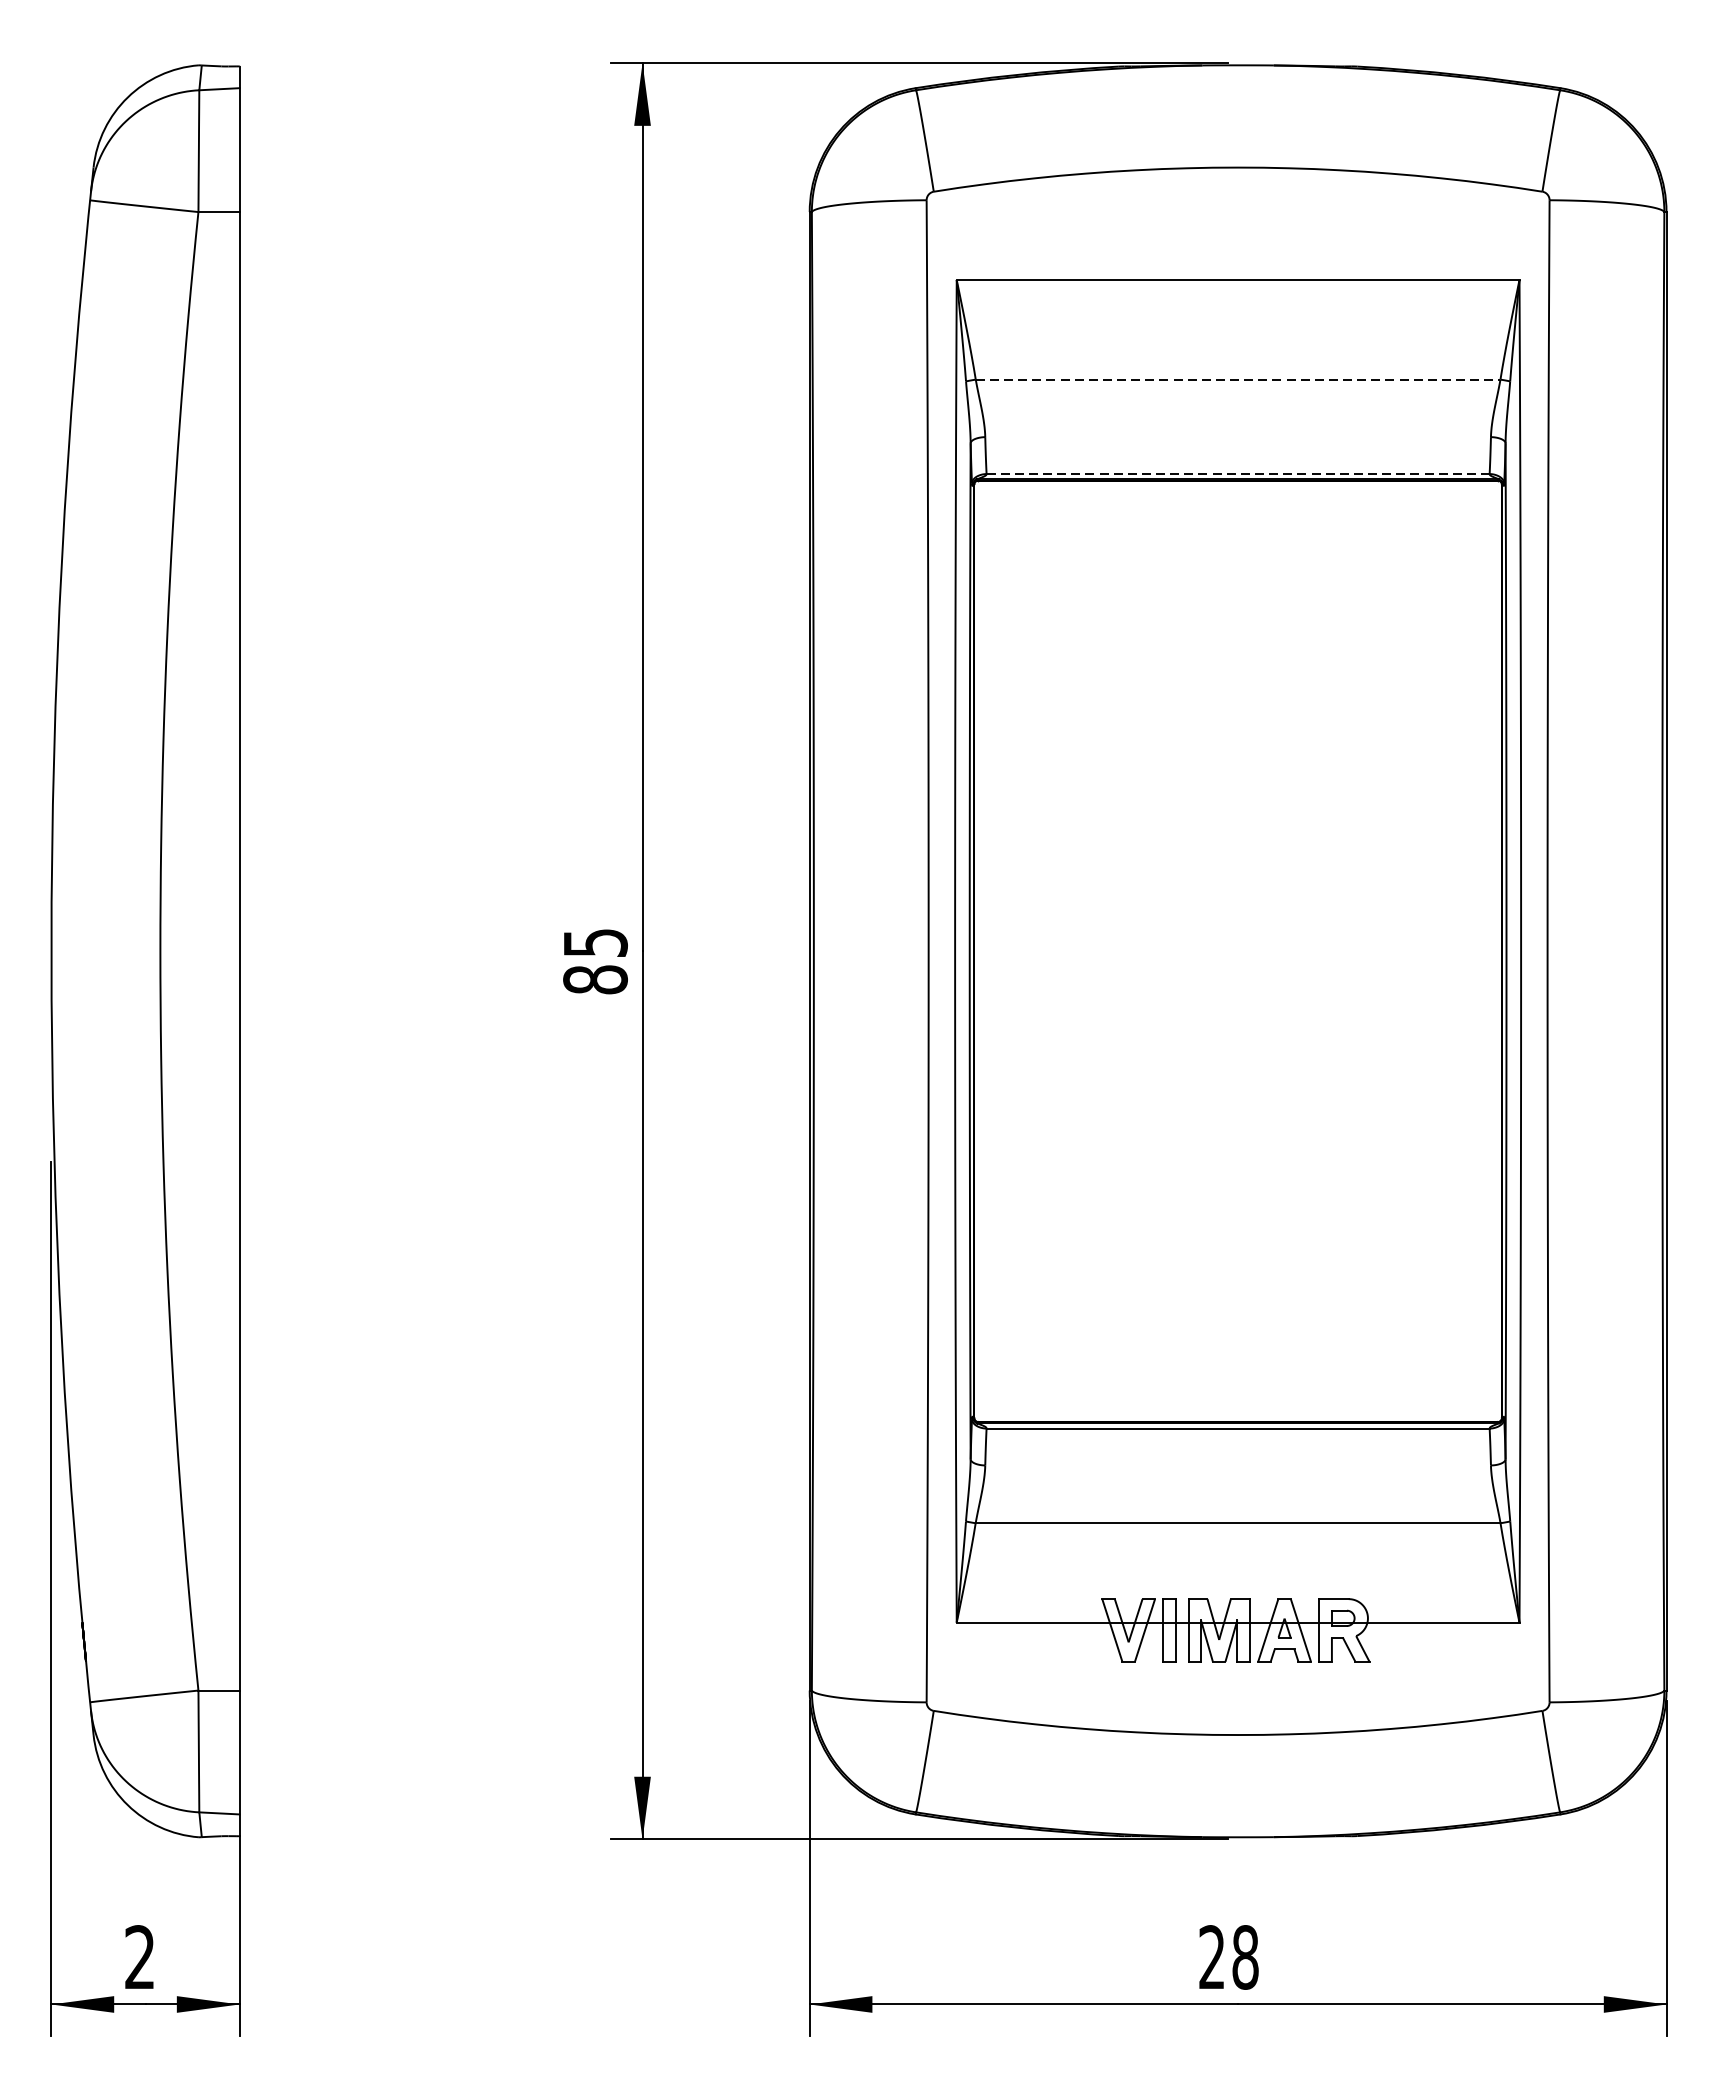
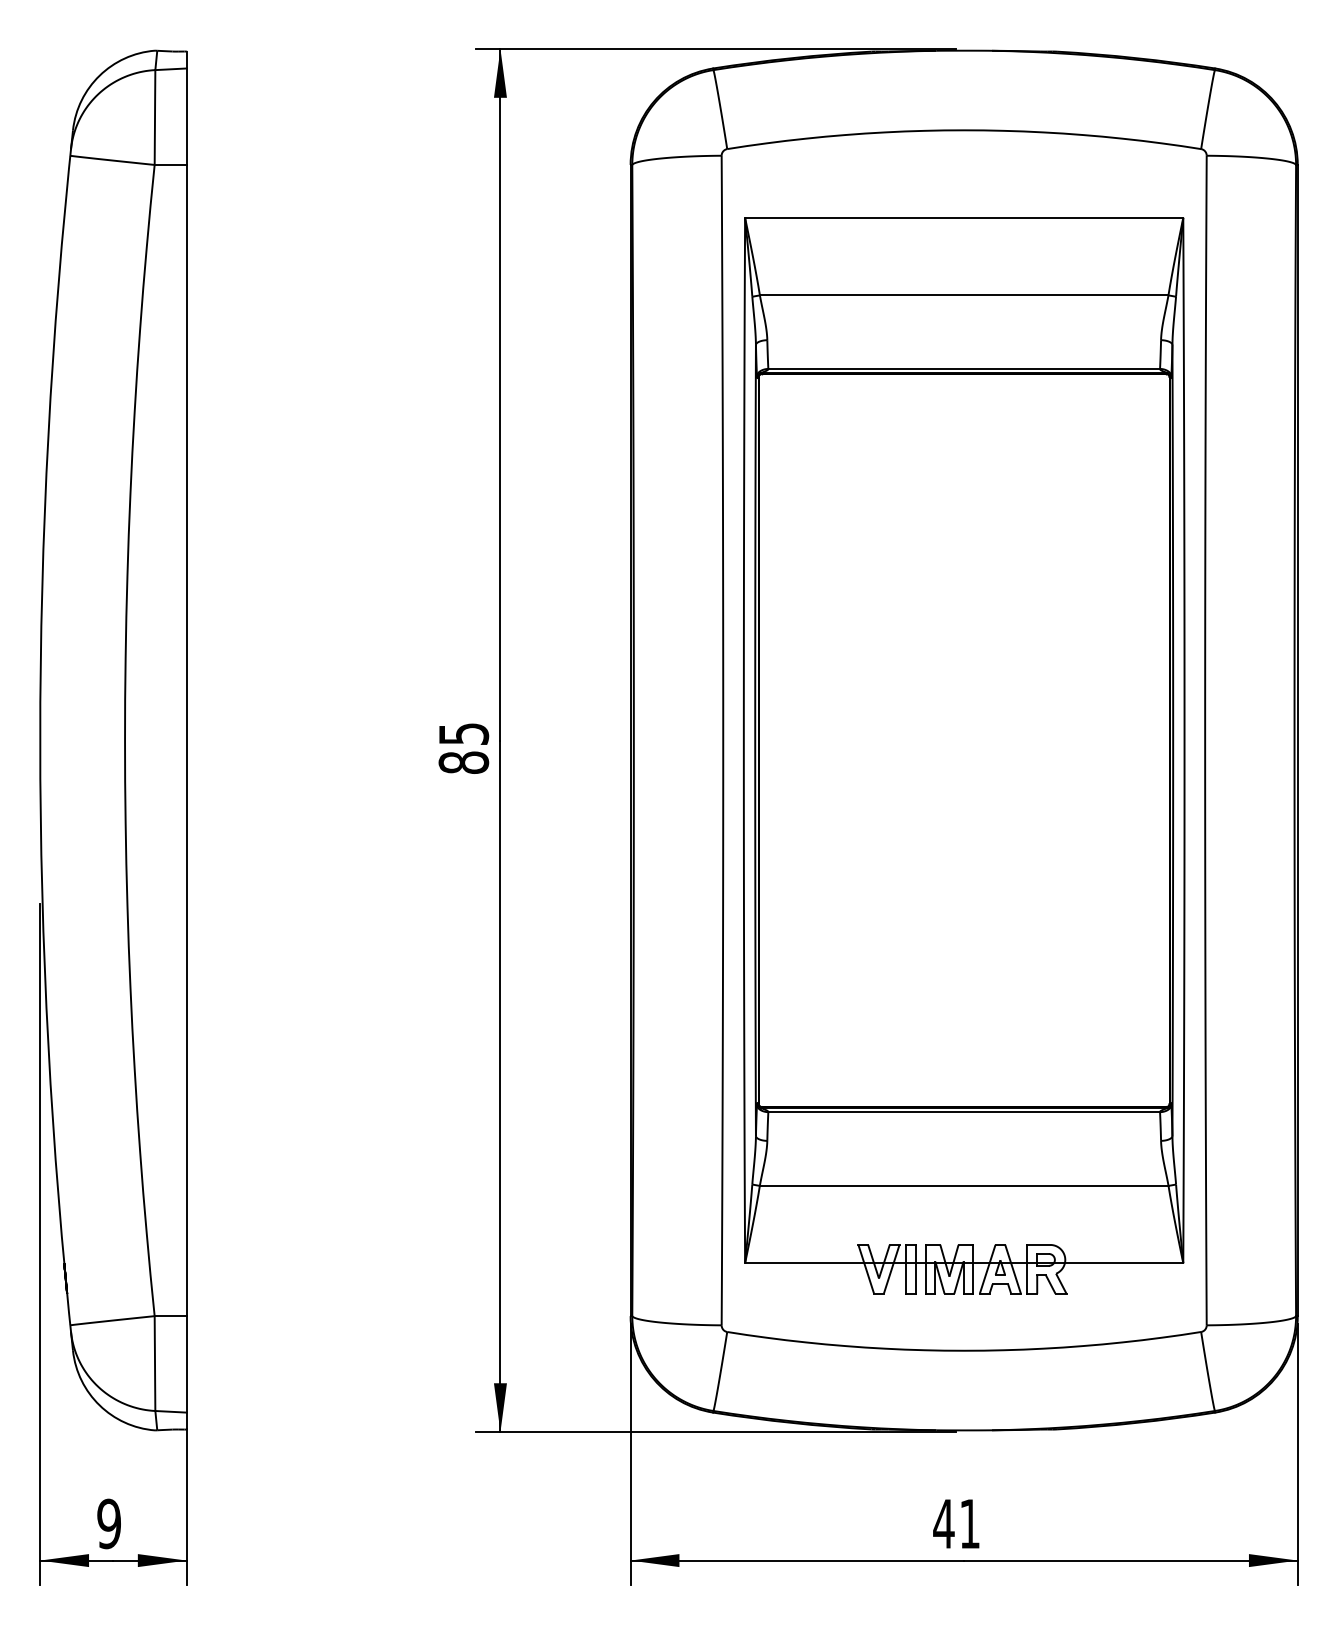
line: (1238, 379) -> (964, 295), dashed -> solid
line: (1238, 473) -> (964, 368), dashed -> solid
text: (139, 1956) -> (108, 1523), 2 -> 9
text: (1228, 1956) -> (956, 1523), 28 -> 41

